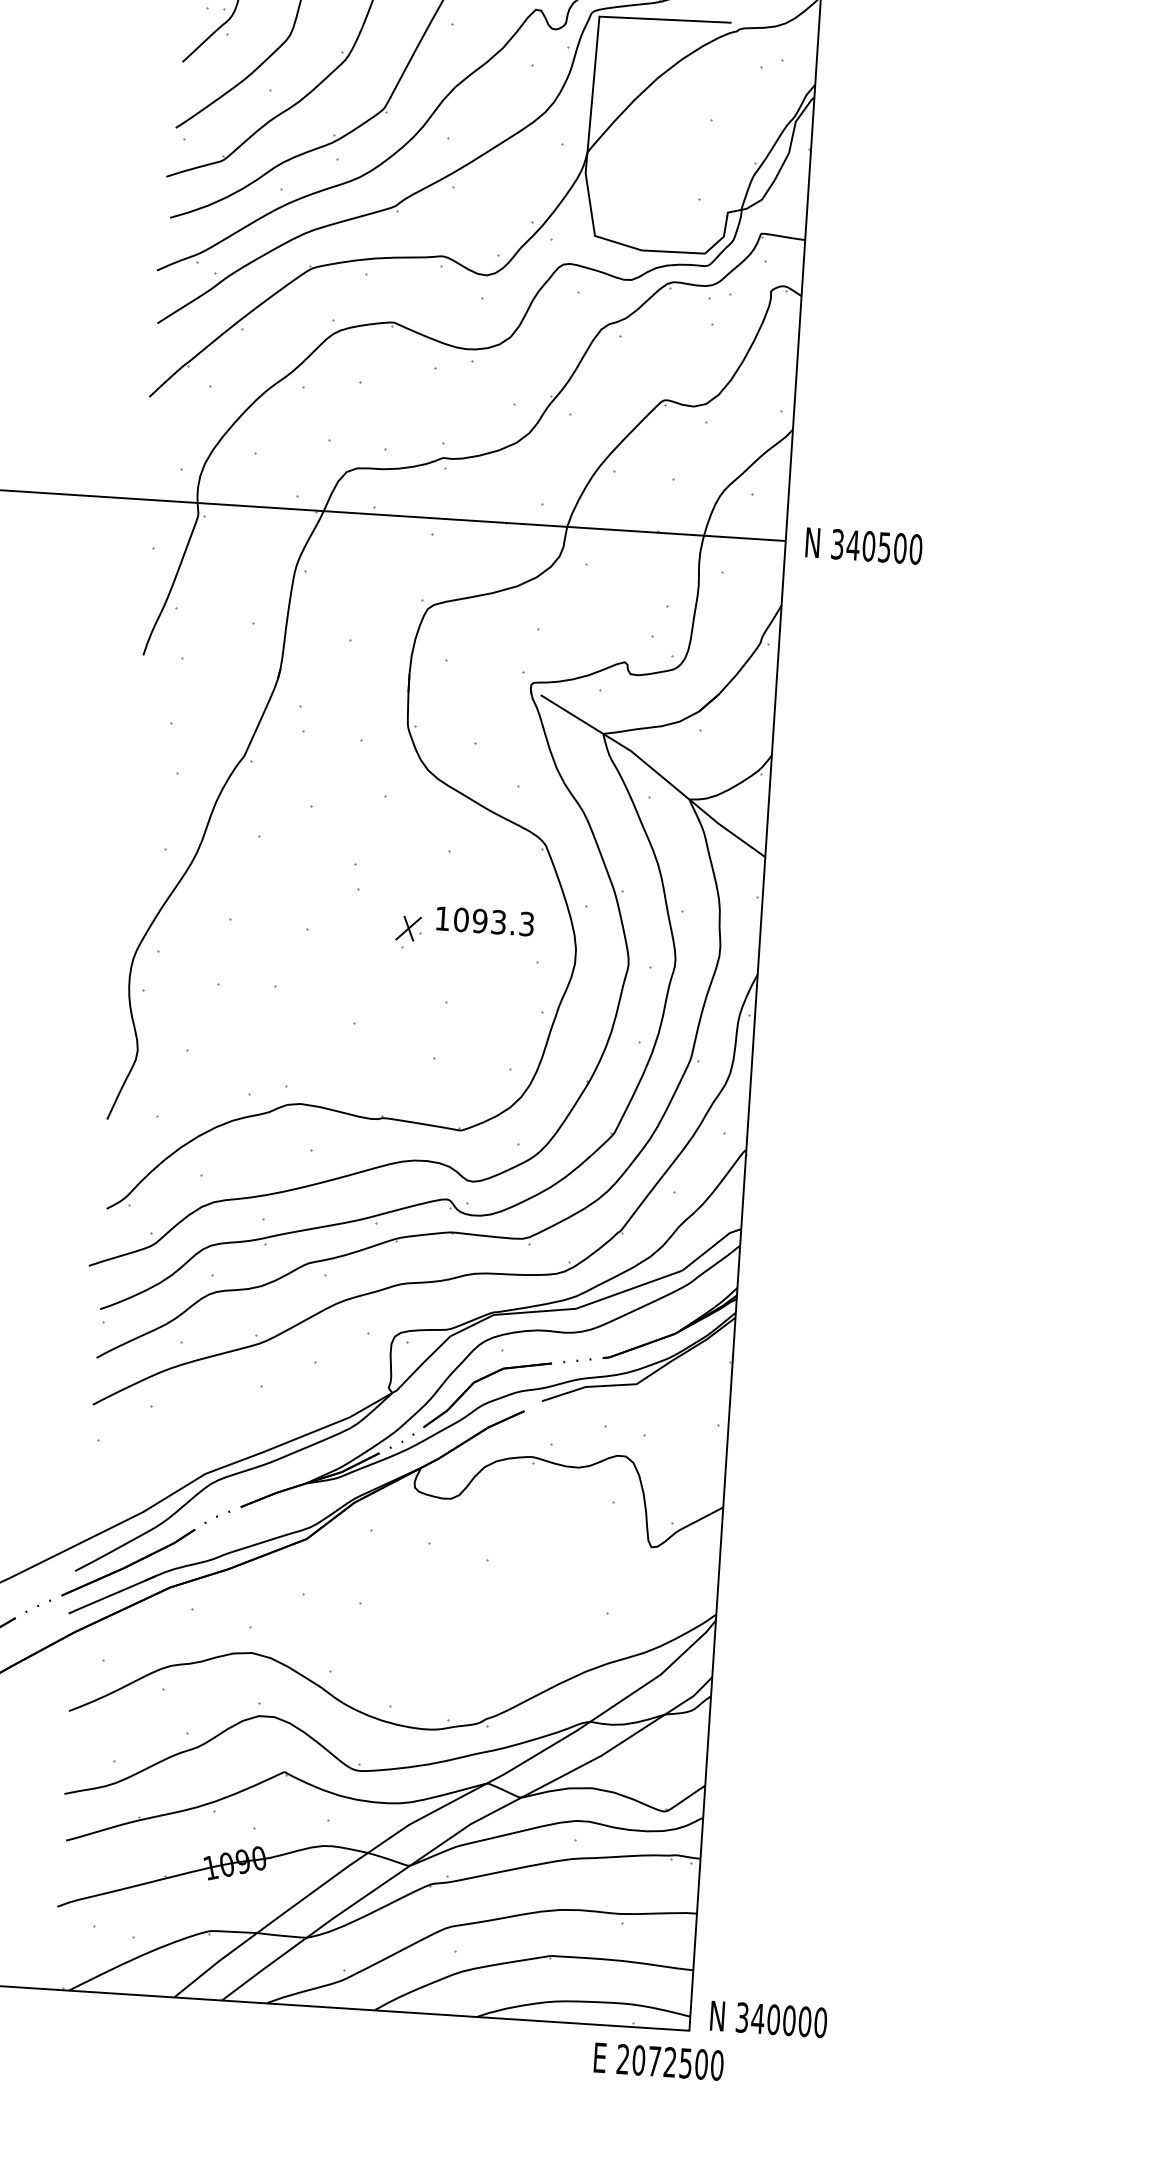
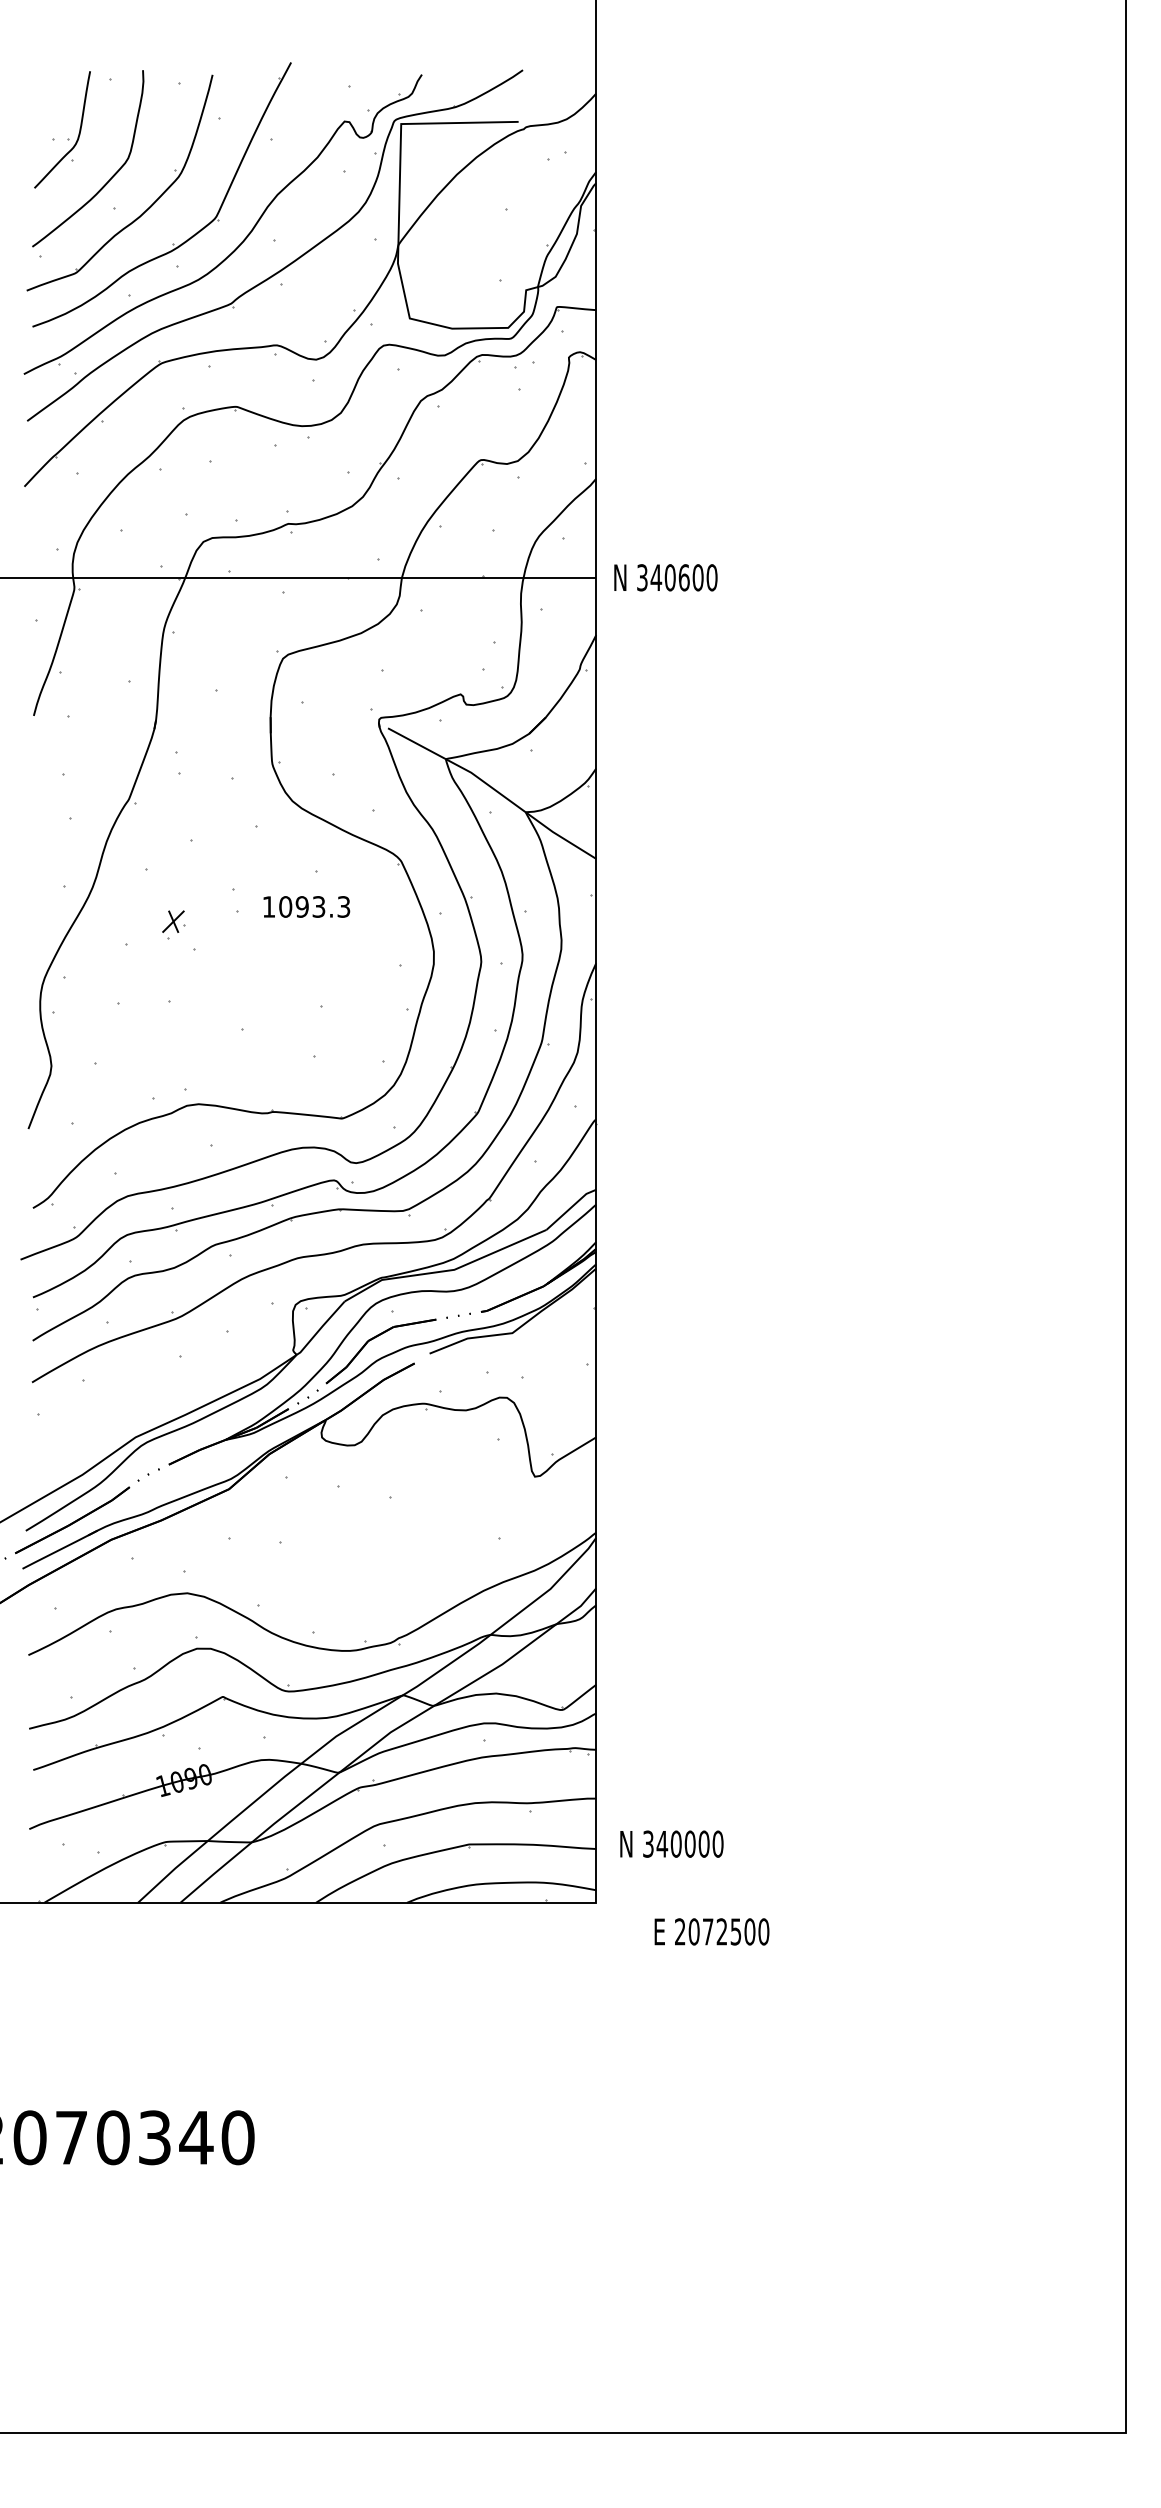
text: (883, 547) -> (683, 577), 340500 -> 340600
text: (484, 920) -> (306, 906), moved
part: (408, 931) -> (173, 924), moved
text: (768, 2018) -> (671, 1843), moved
text: (658, 2061) -> (711, 1931), moved

